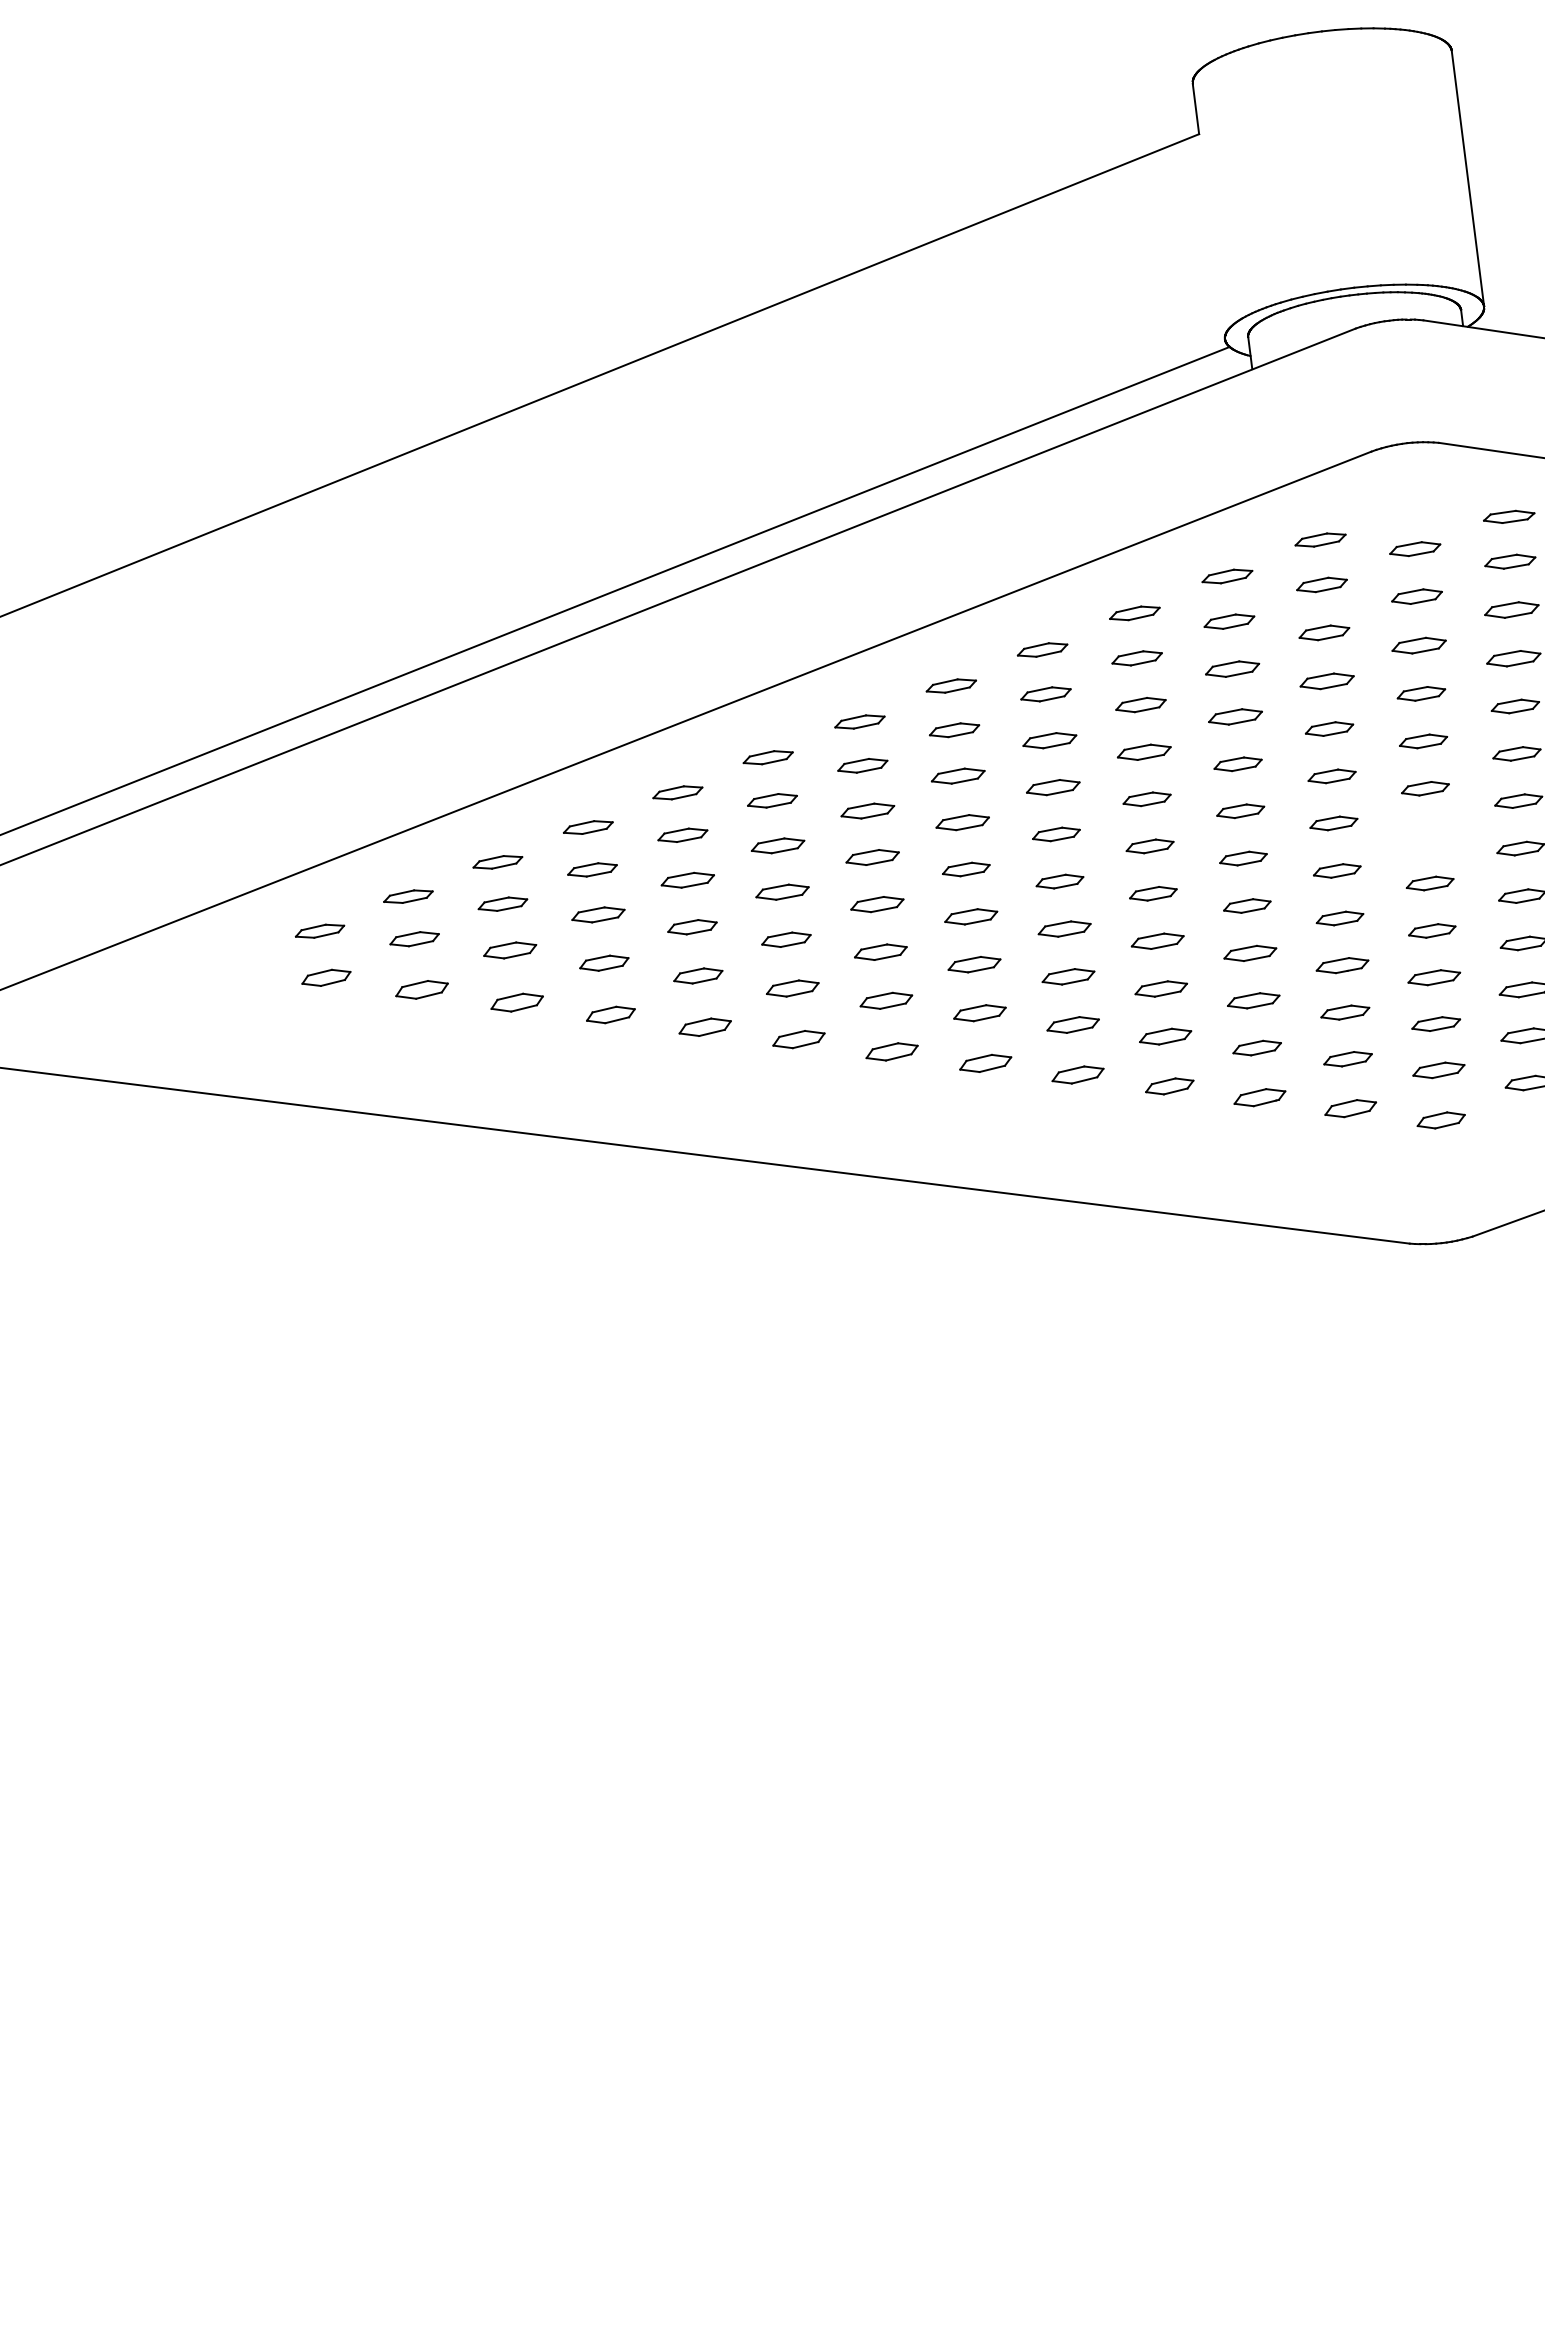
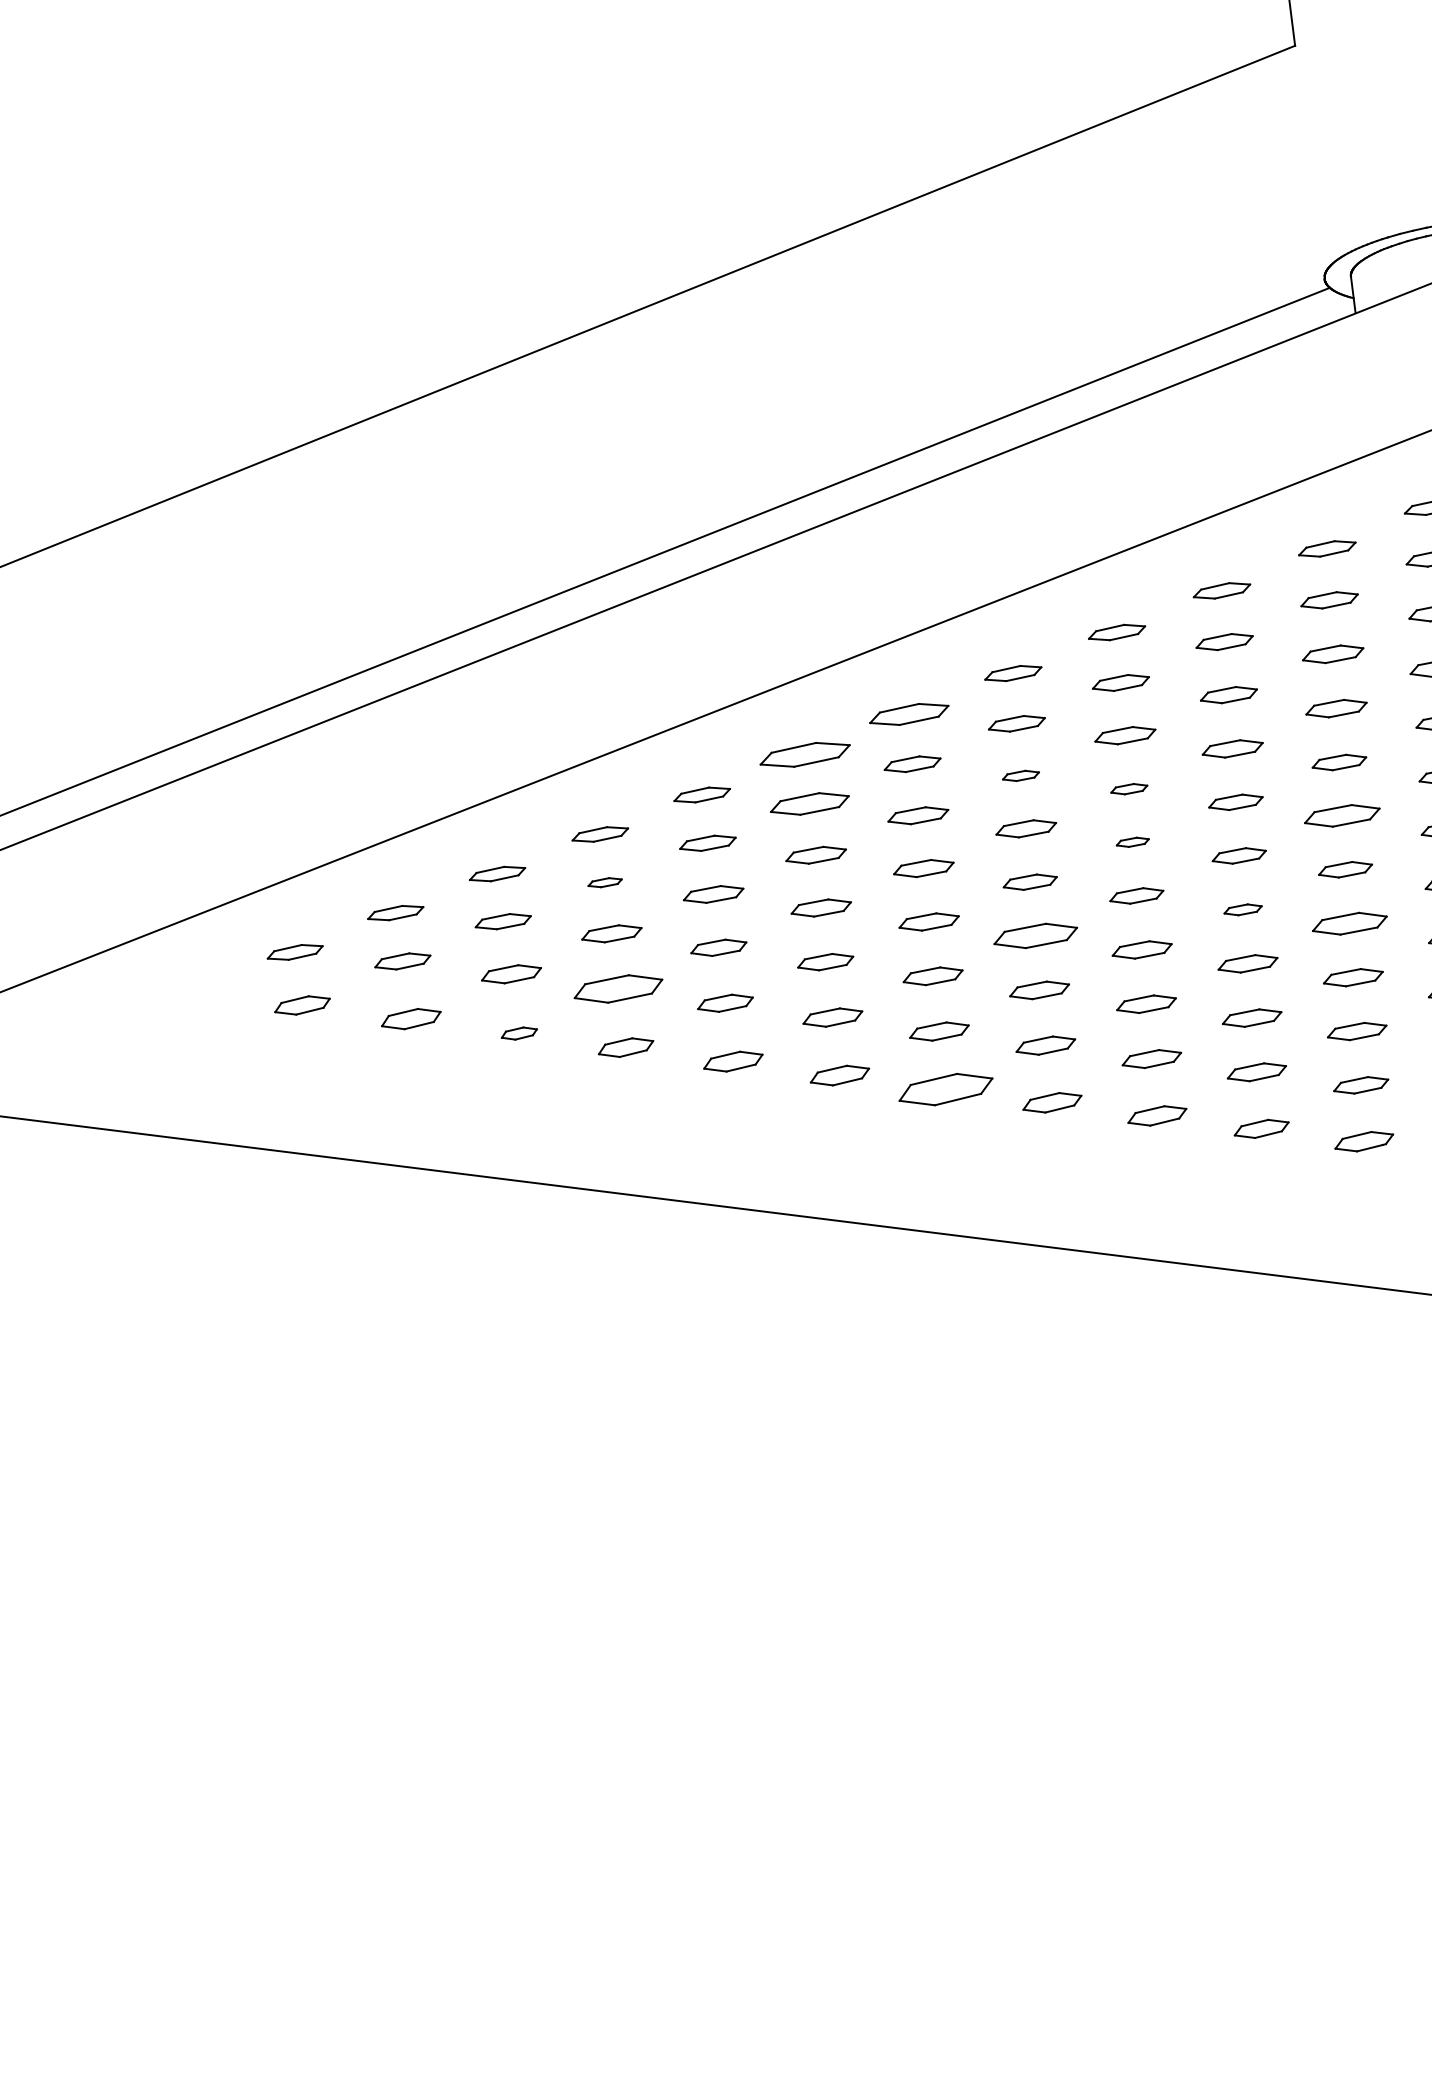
part: (859, 721) -> (908, 713), size x1.4
part: (767, 757) -> (804, 754), size x1.6
part: (957, 775) -> (1020, 775), size x0.6
part: (1053, 787) -> (1129, 788), size x0.6
part: (772, 800) -> (809, 803), size x1.4
part: (1240, 811) -> (1342, 816), size x1.4
part: (1056, 834) -> (1132, 842), size x0.6
part: (592, 869) -> (605, 882), size x0.6
part: (1153, 893) -> (1243, 909), size x0.7
part: (1247, 905) -> (1350, 923), size x1.4
part: (971, 916) -> (1036, 935), size x1.4
part: (604, 962) -> (618, 987), size x1.6
part: (516, 1002) -> (518, 1033), size x0.6
part: (891, 1051) -> (945, 1089), size x1.6

